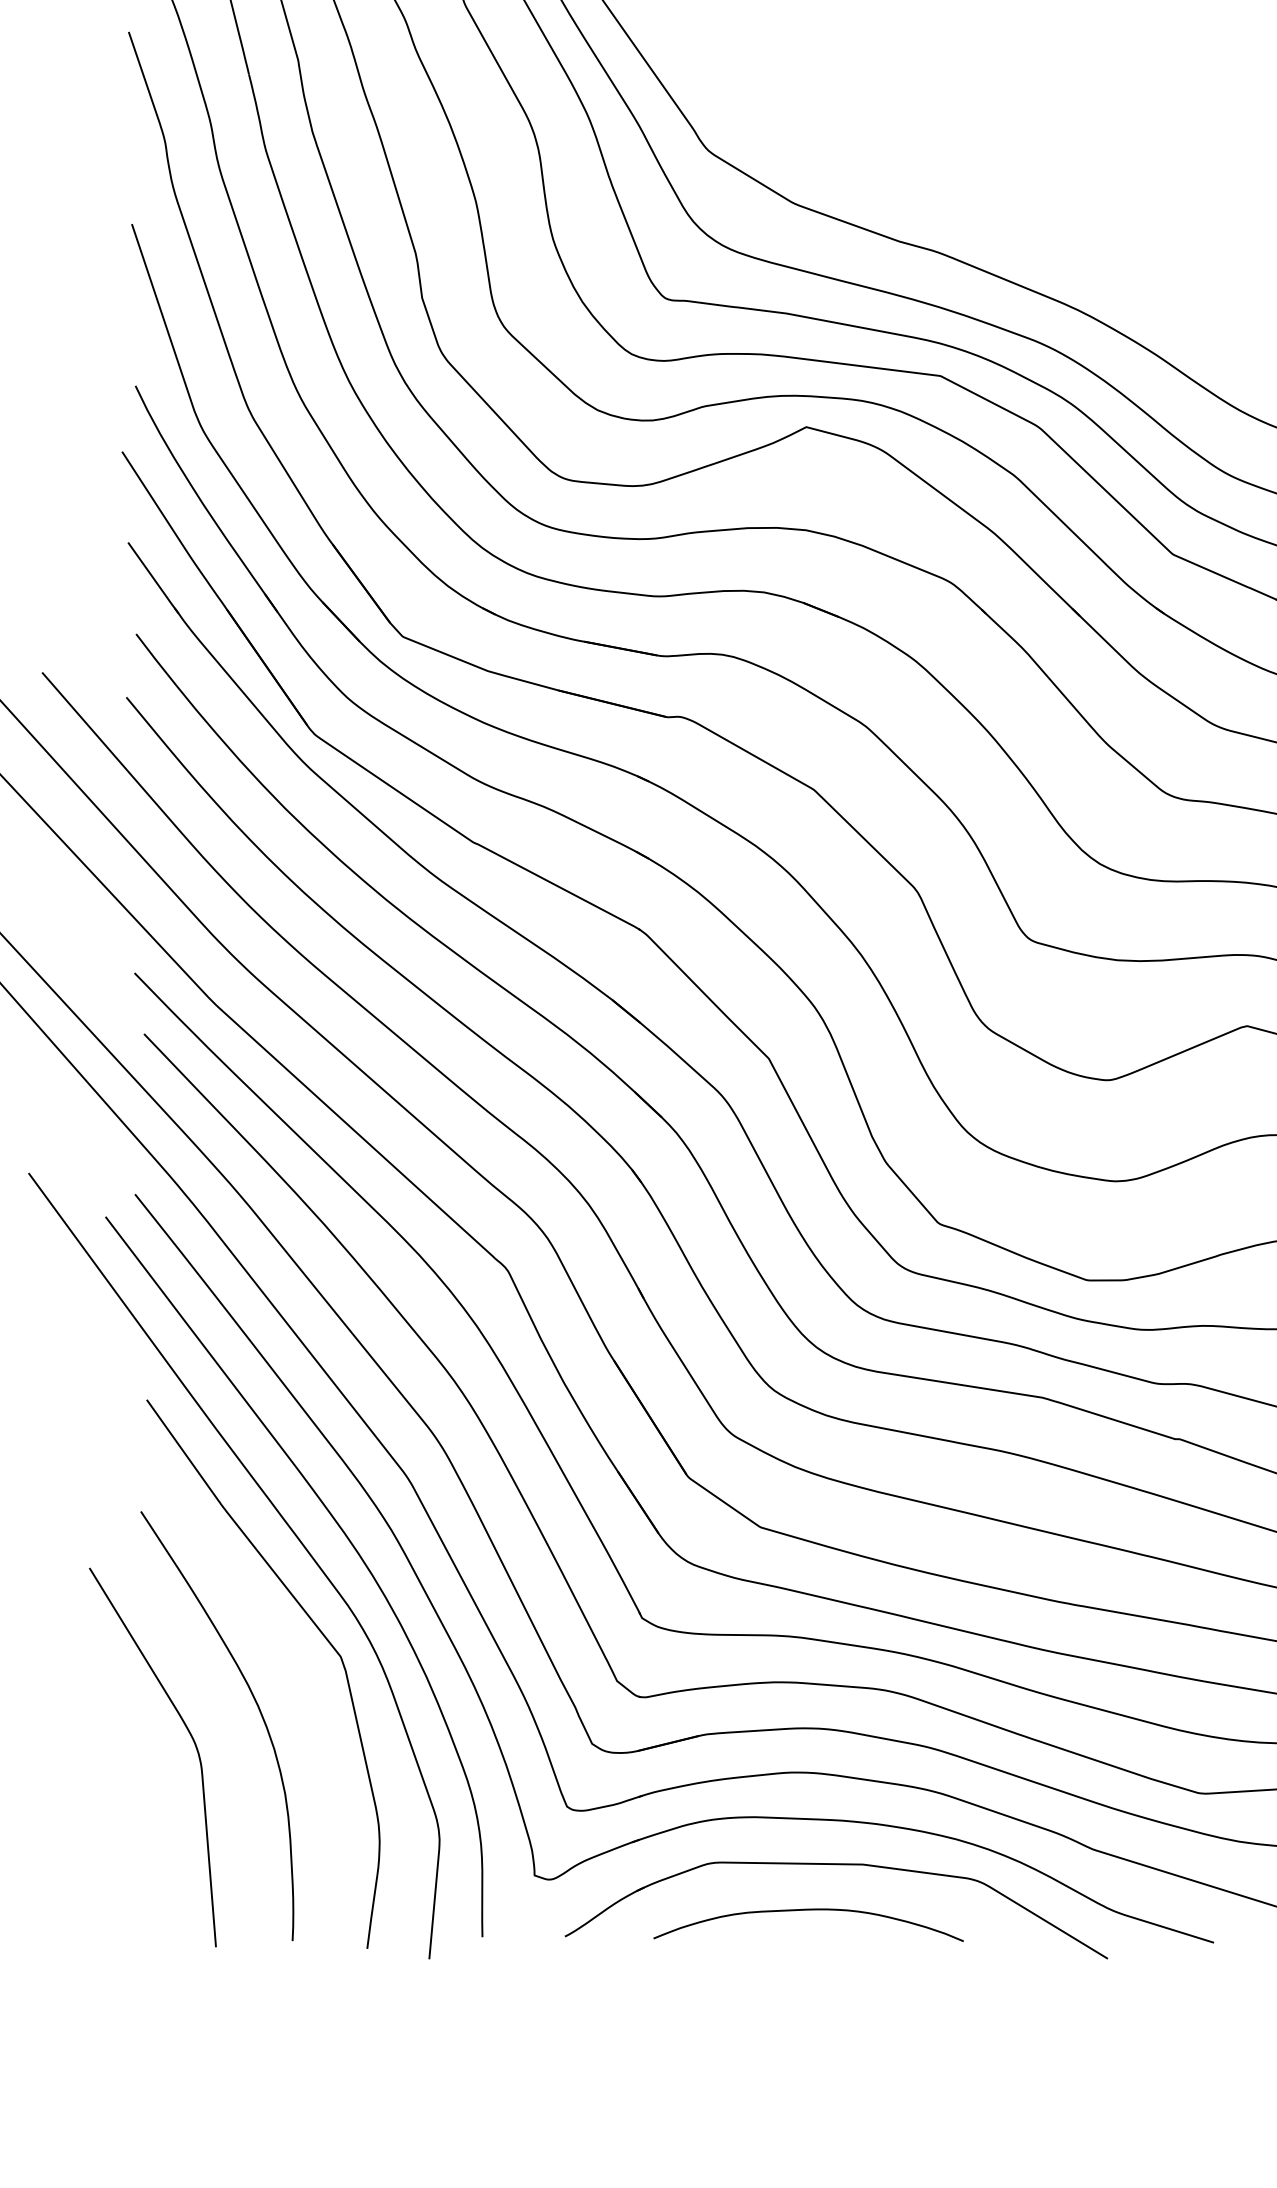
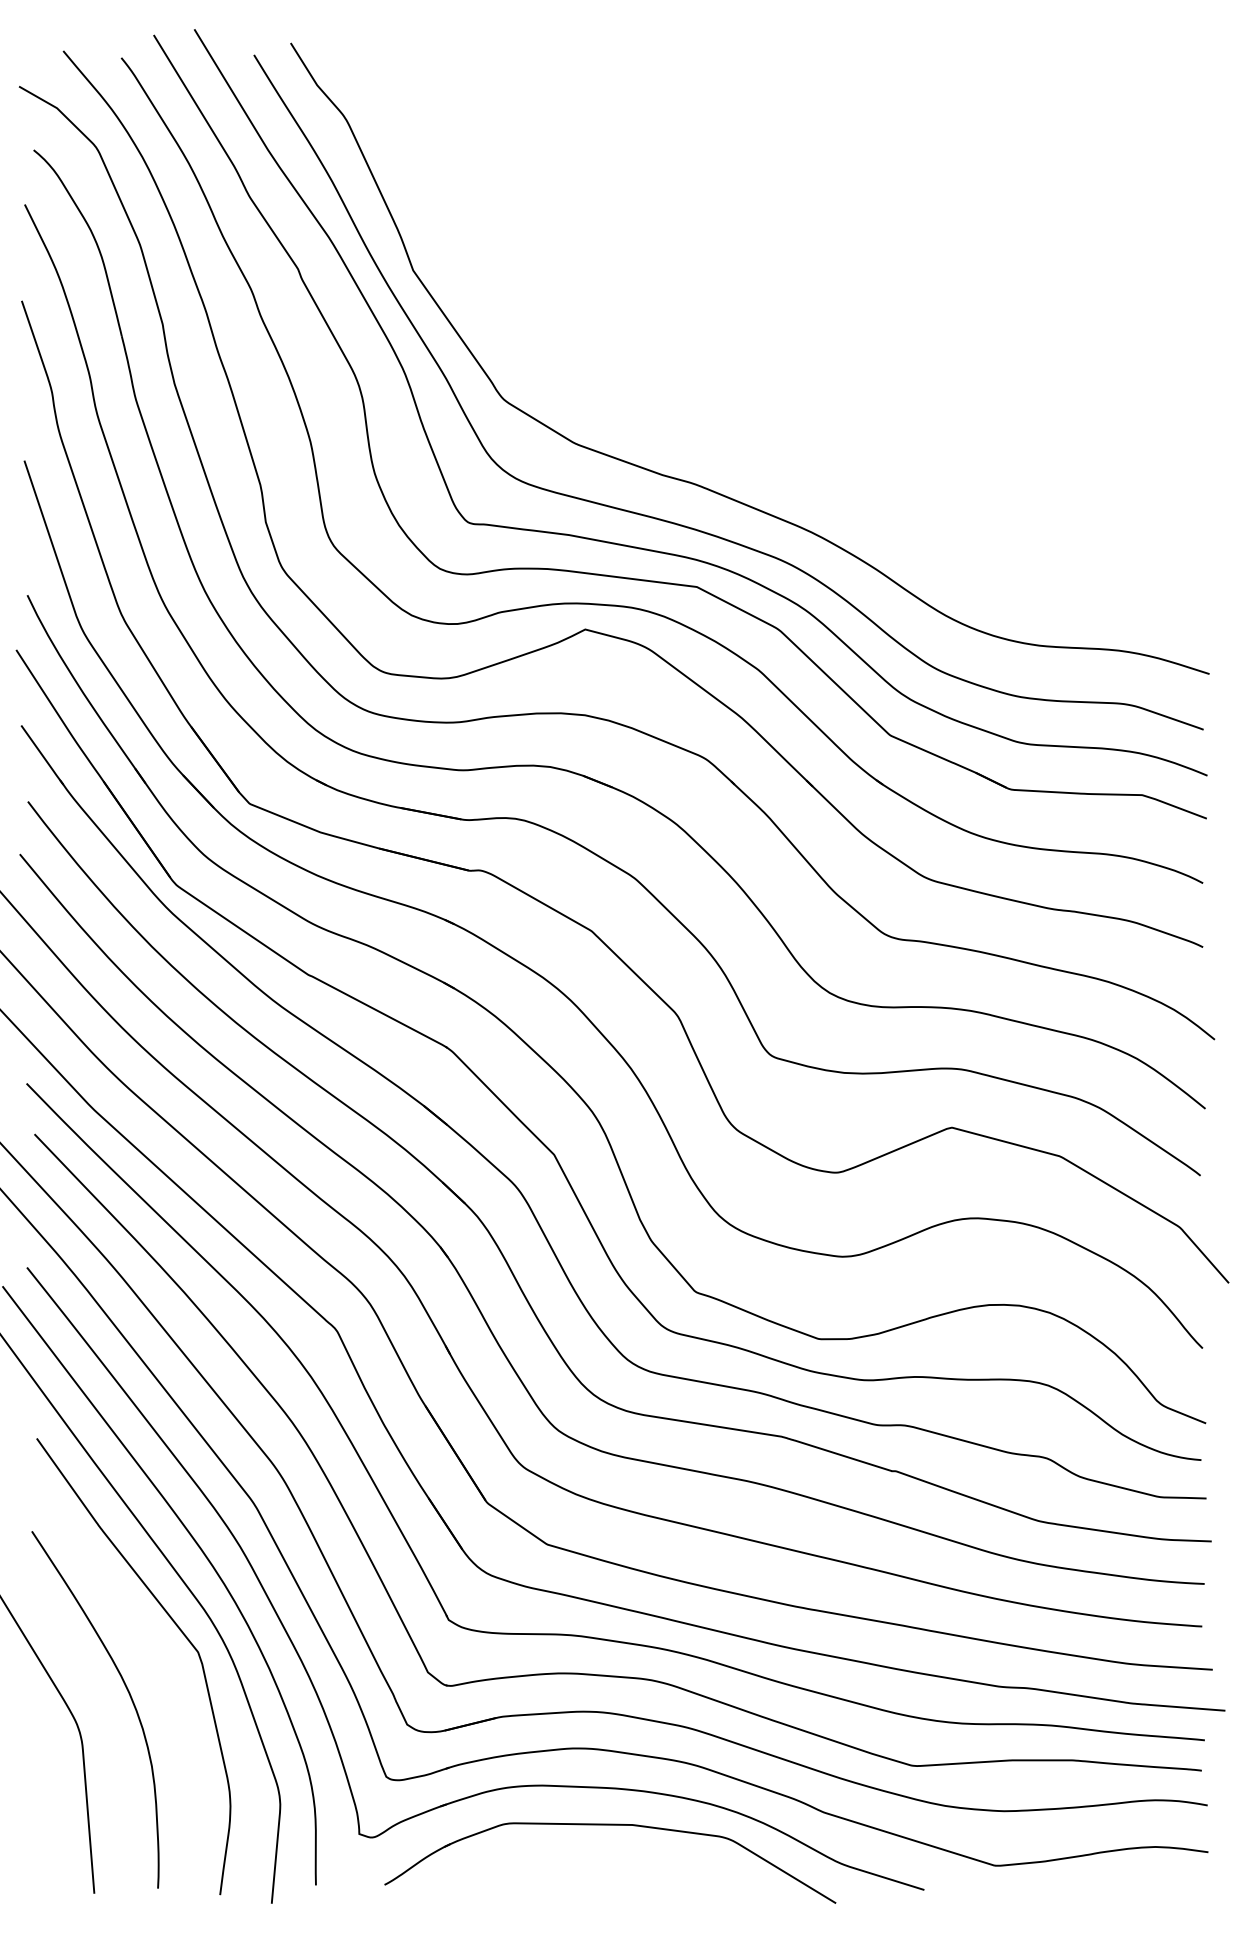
curve: (808, 1910) -> (587, 1863), removed

